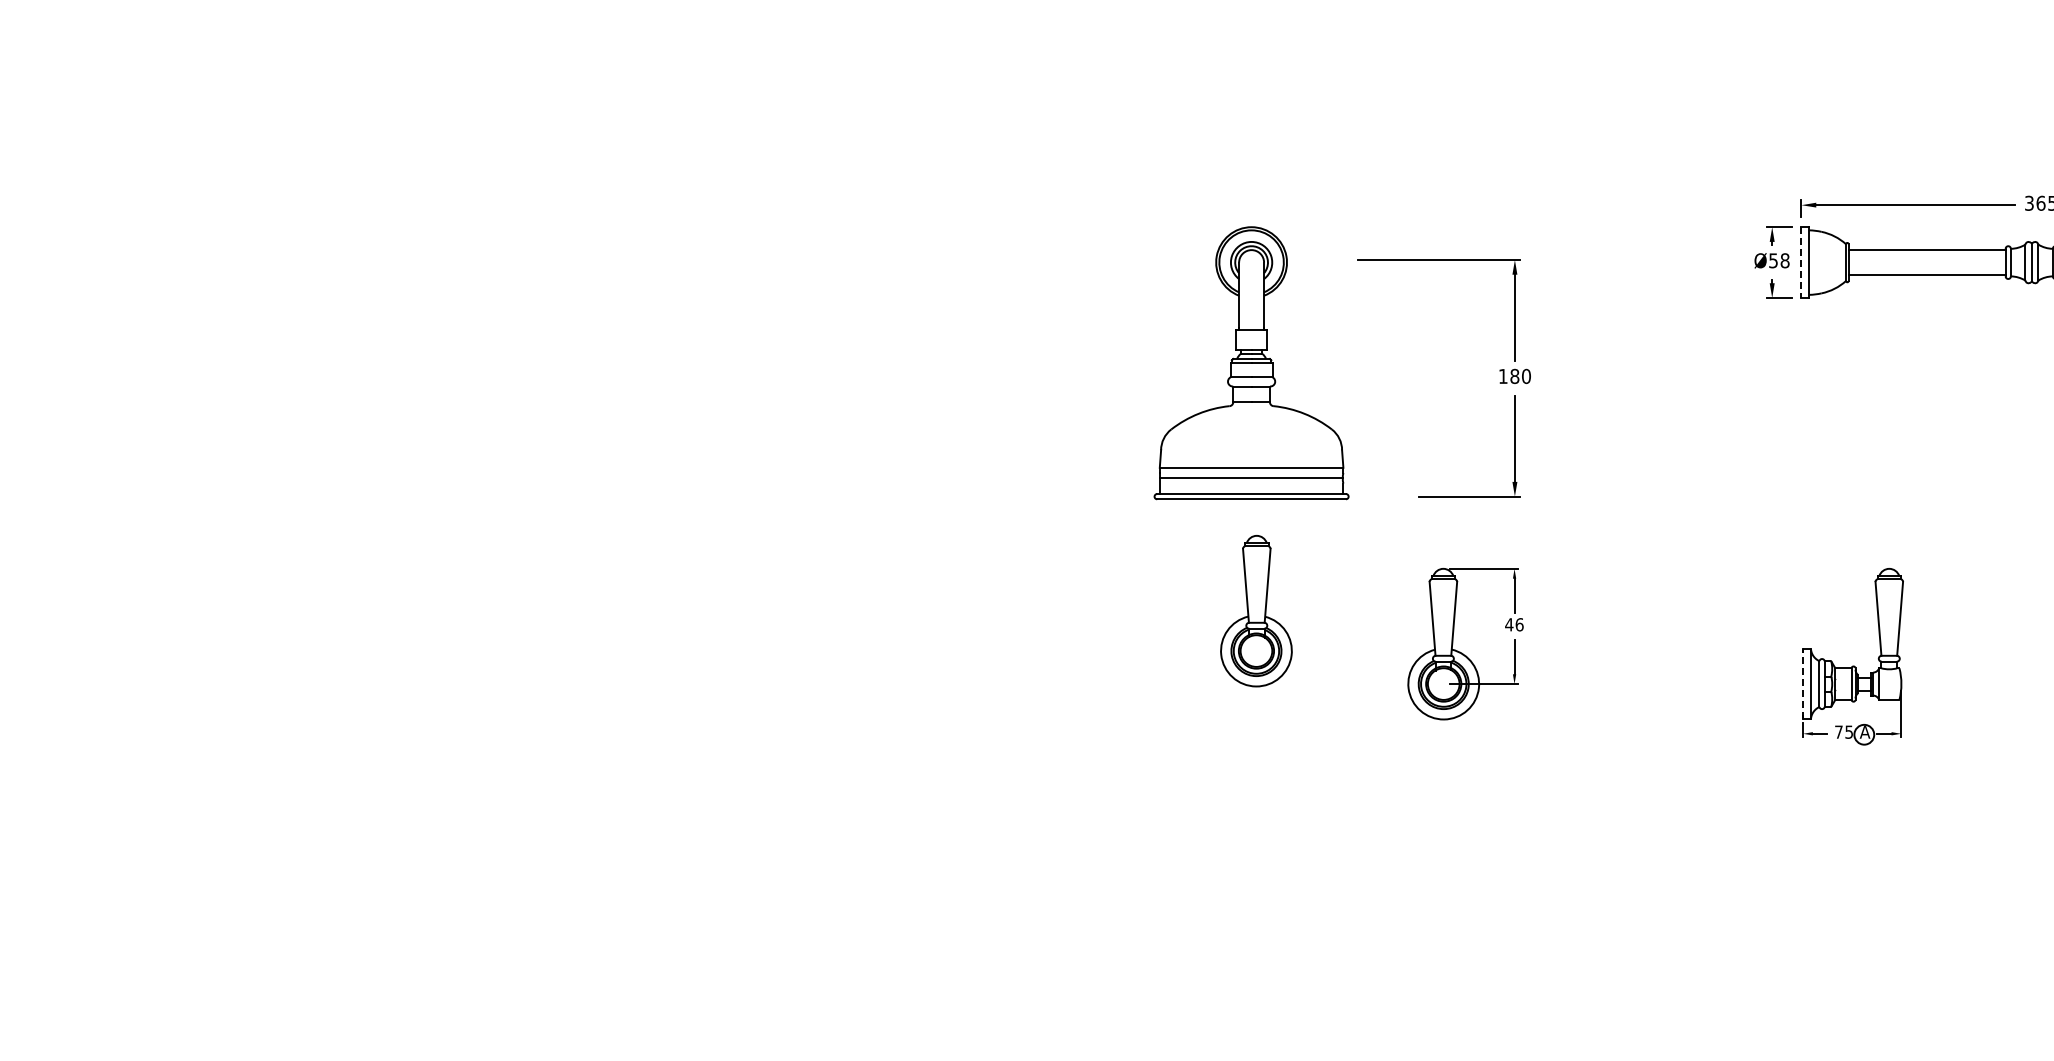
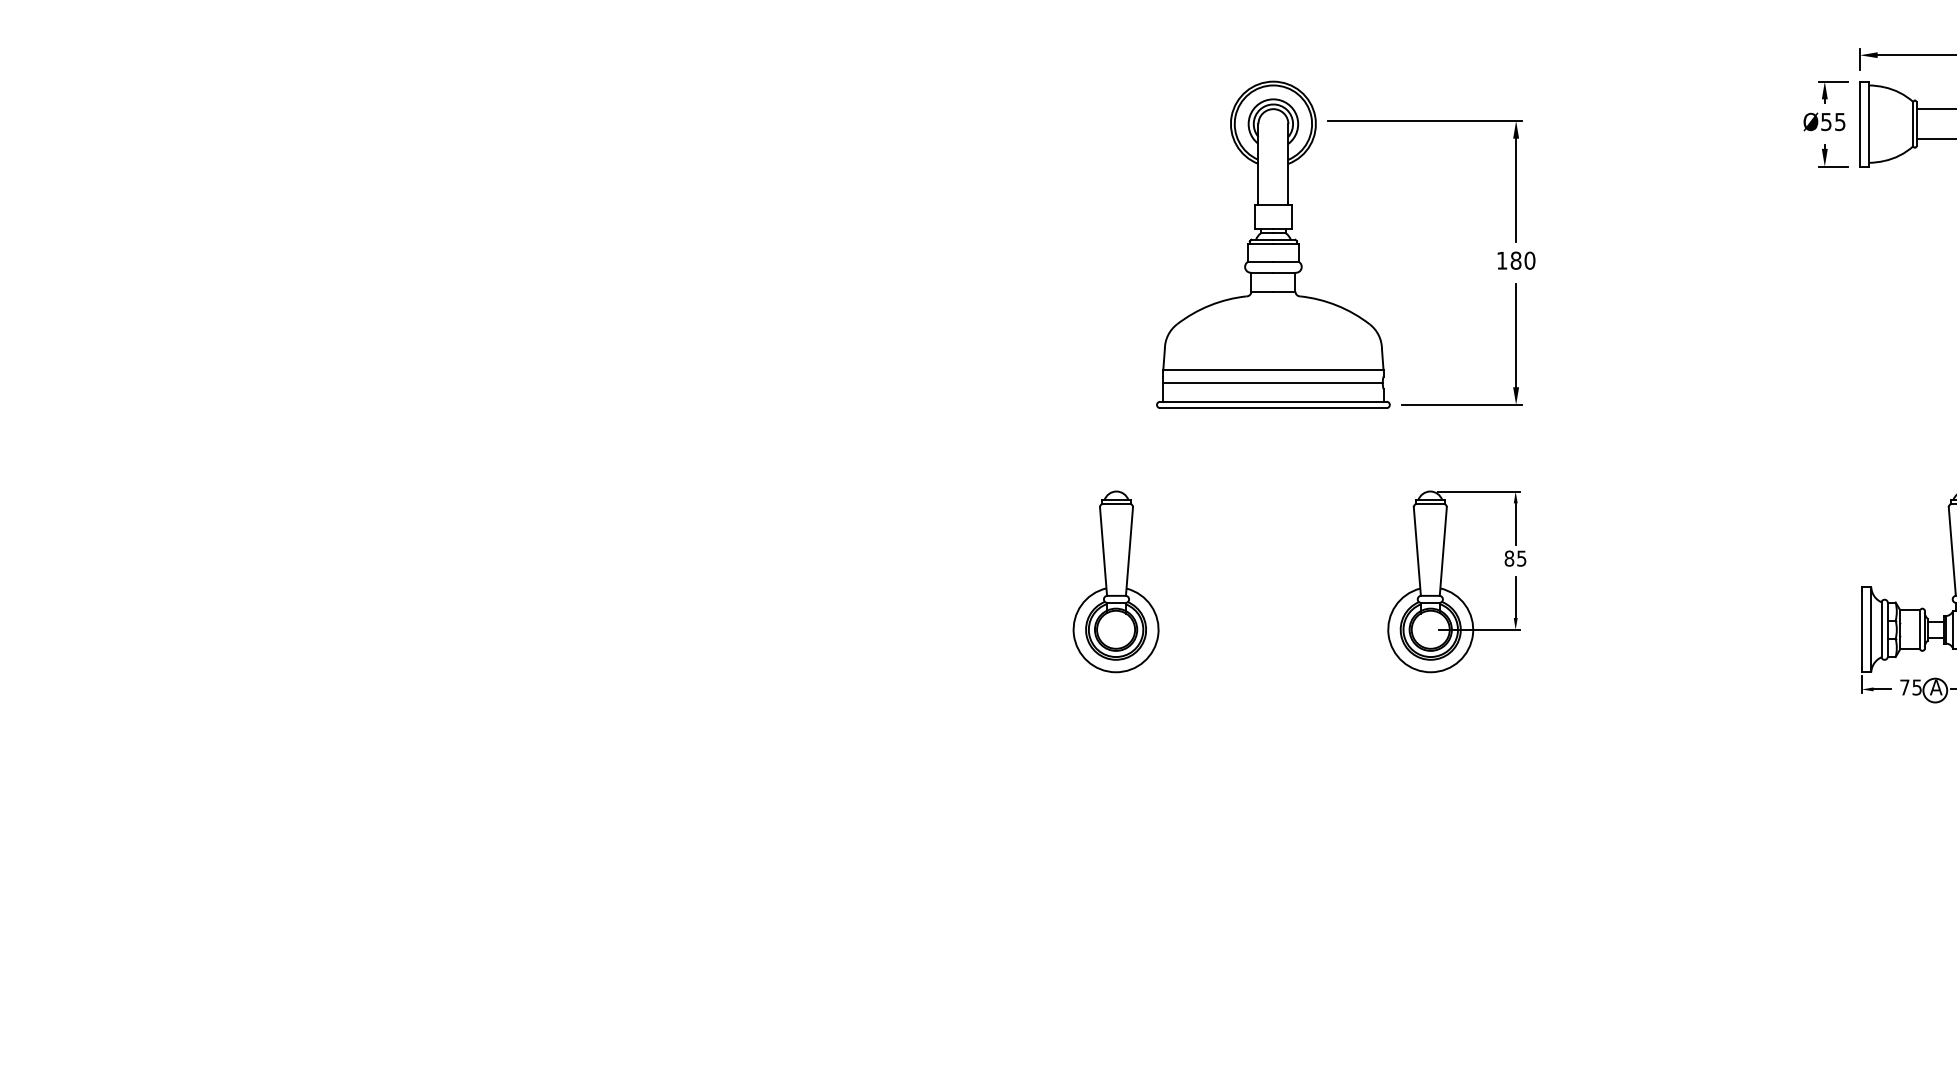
text: (1784, 260) -> (1839, 121), Ø58 -> Ø55
line: (1801, 263) -> (1859, 125), dashed -> solid
part: (1251, 363) -> (1273, 245), moved
part: (1256, 611) -> (1116, 582), moved
text: (1514, 624) -> (1515, 558), 46 -> 85
line: (1803, 683) -> (1862, 629), dashed -> solid

